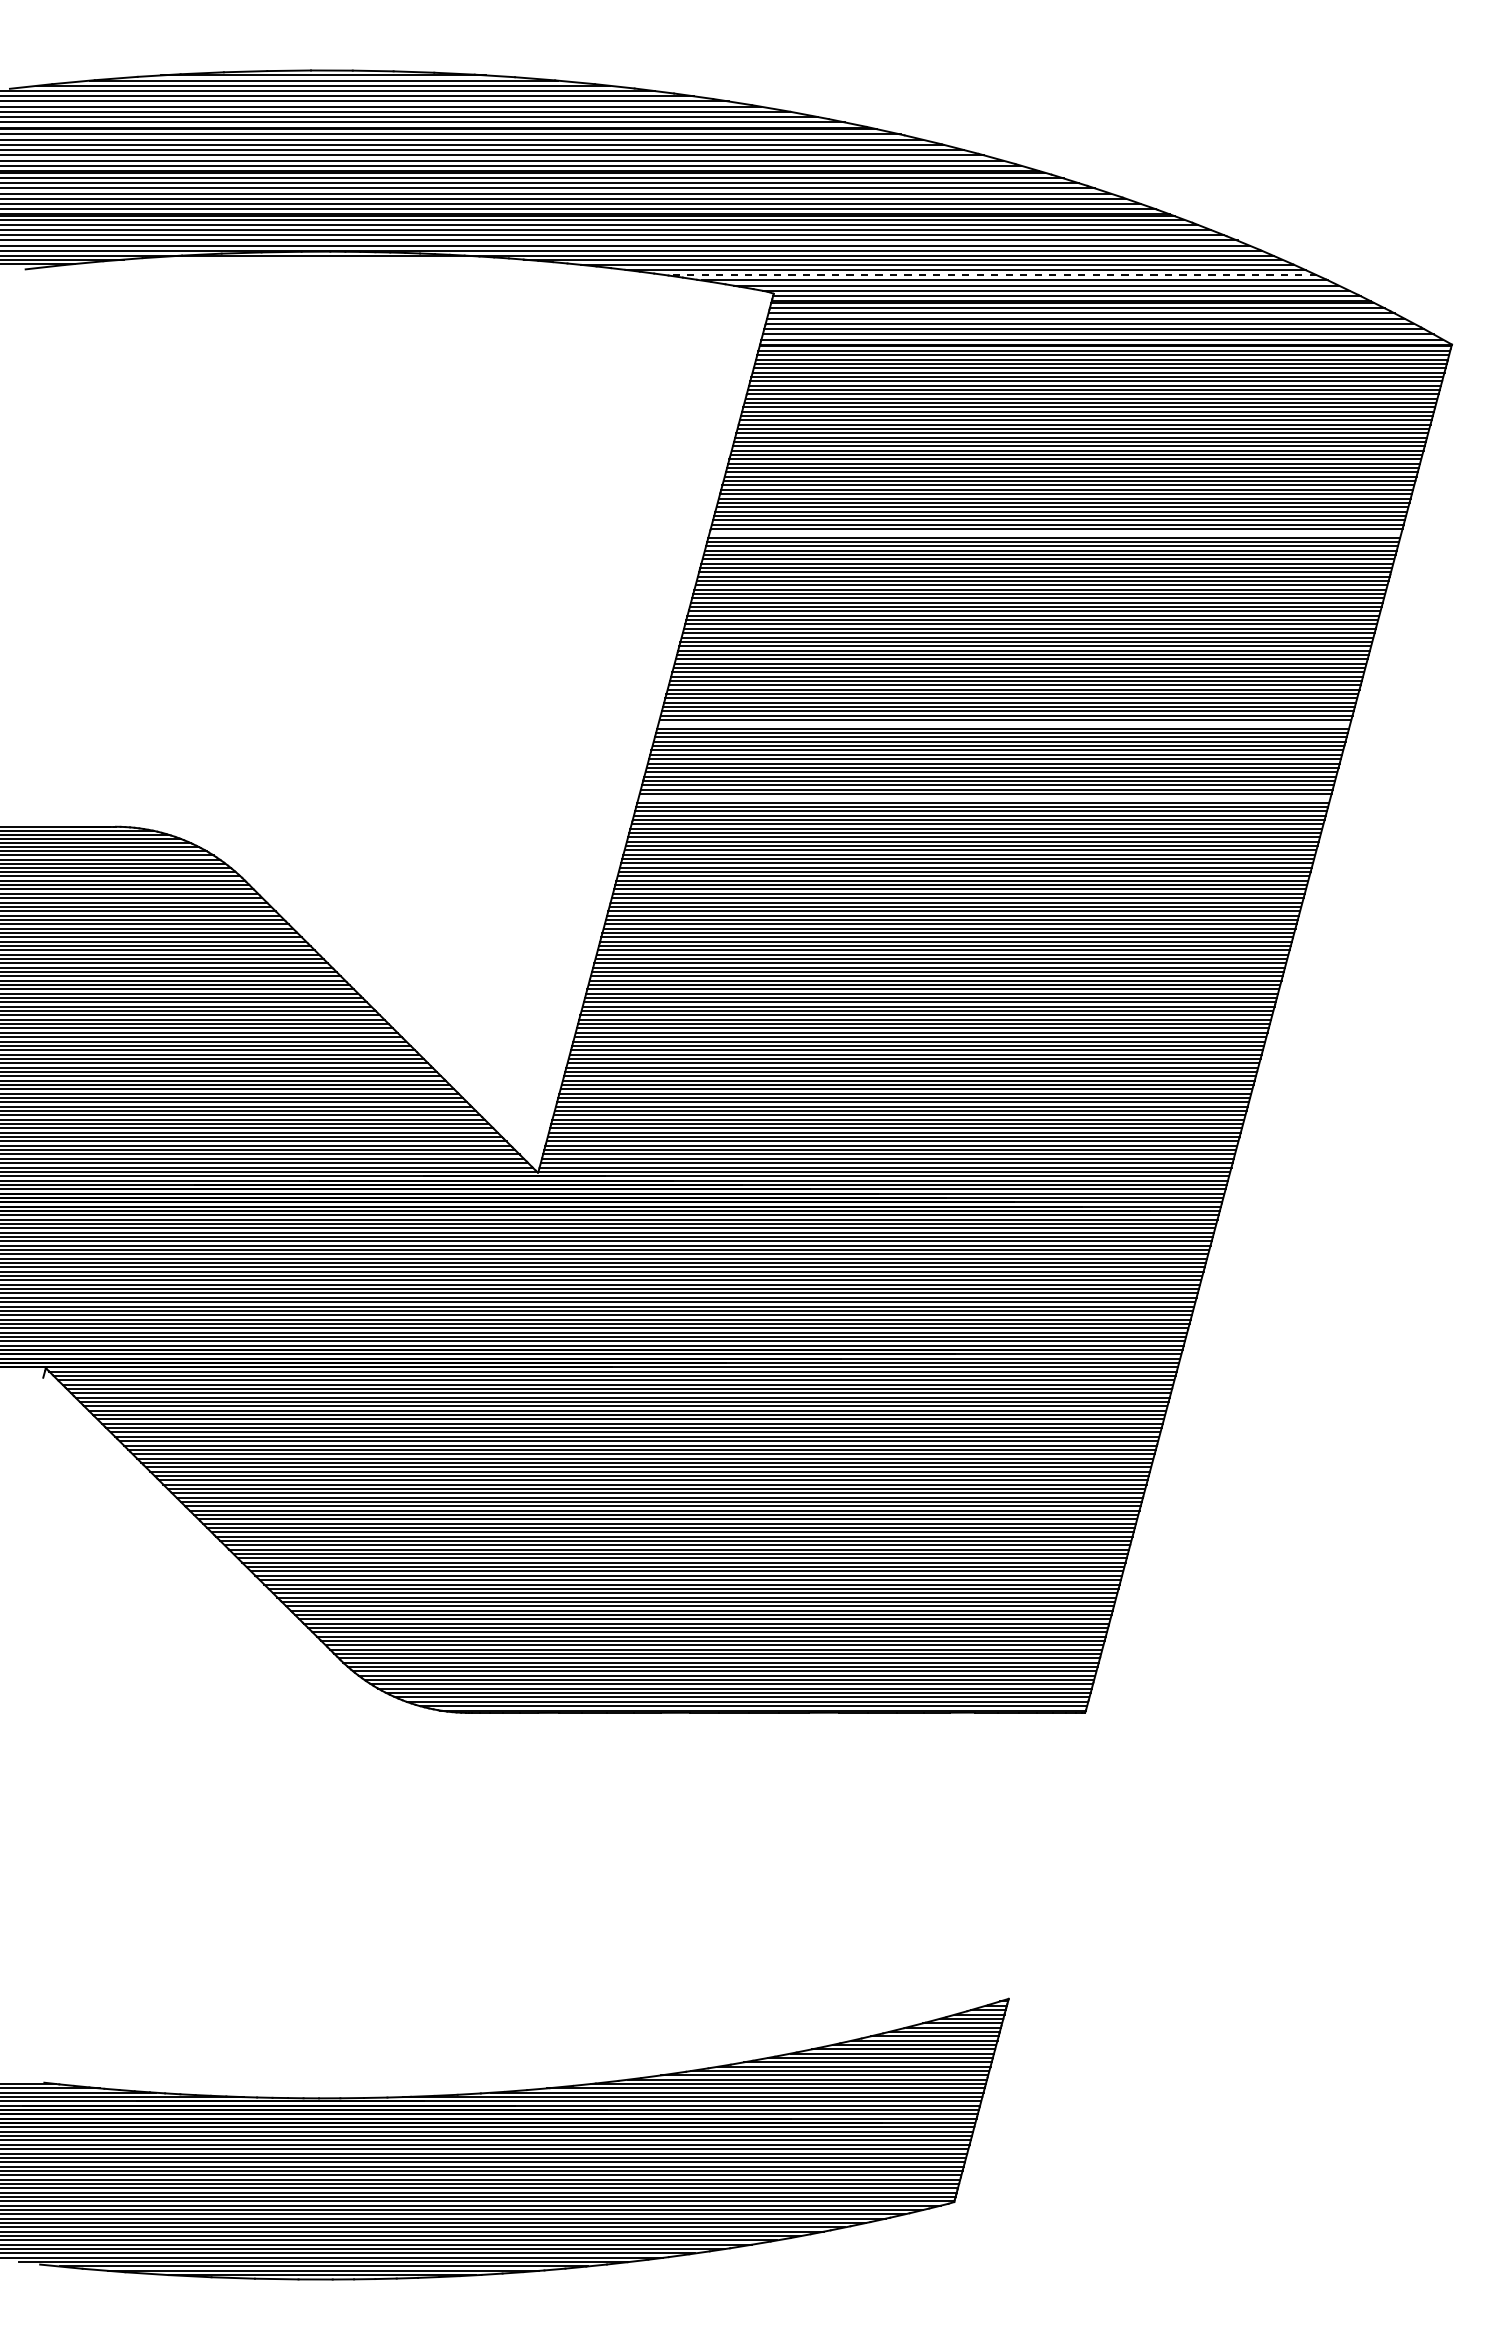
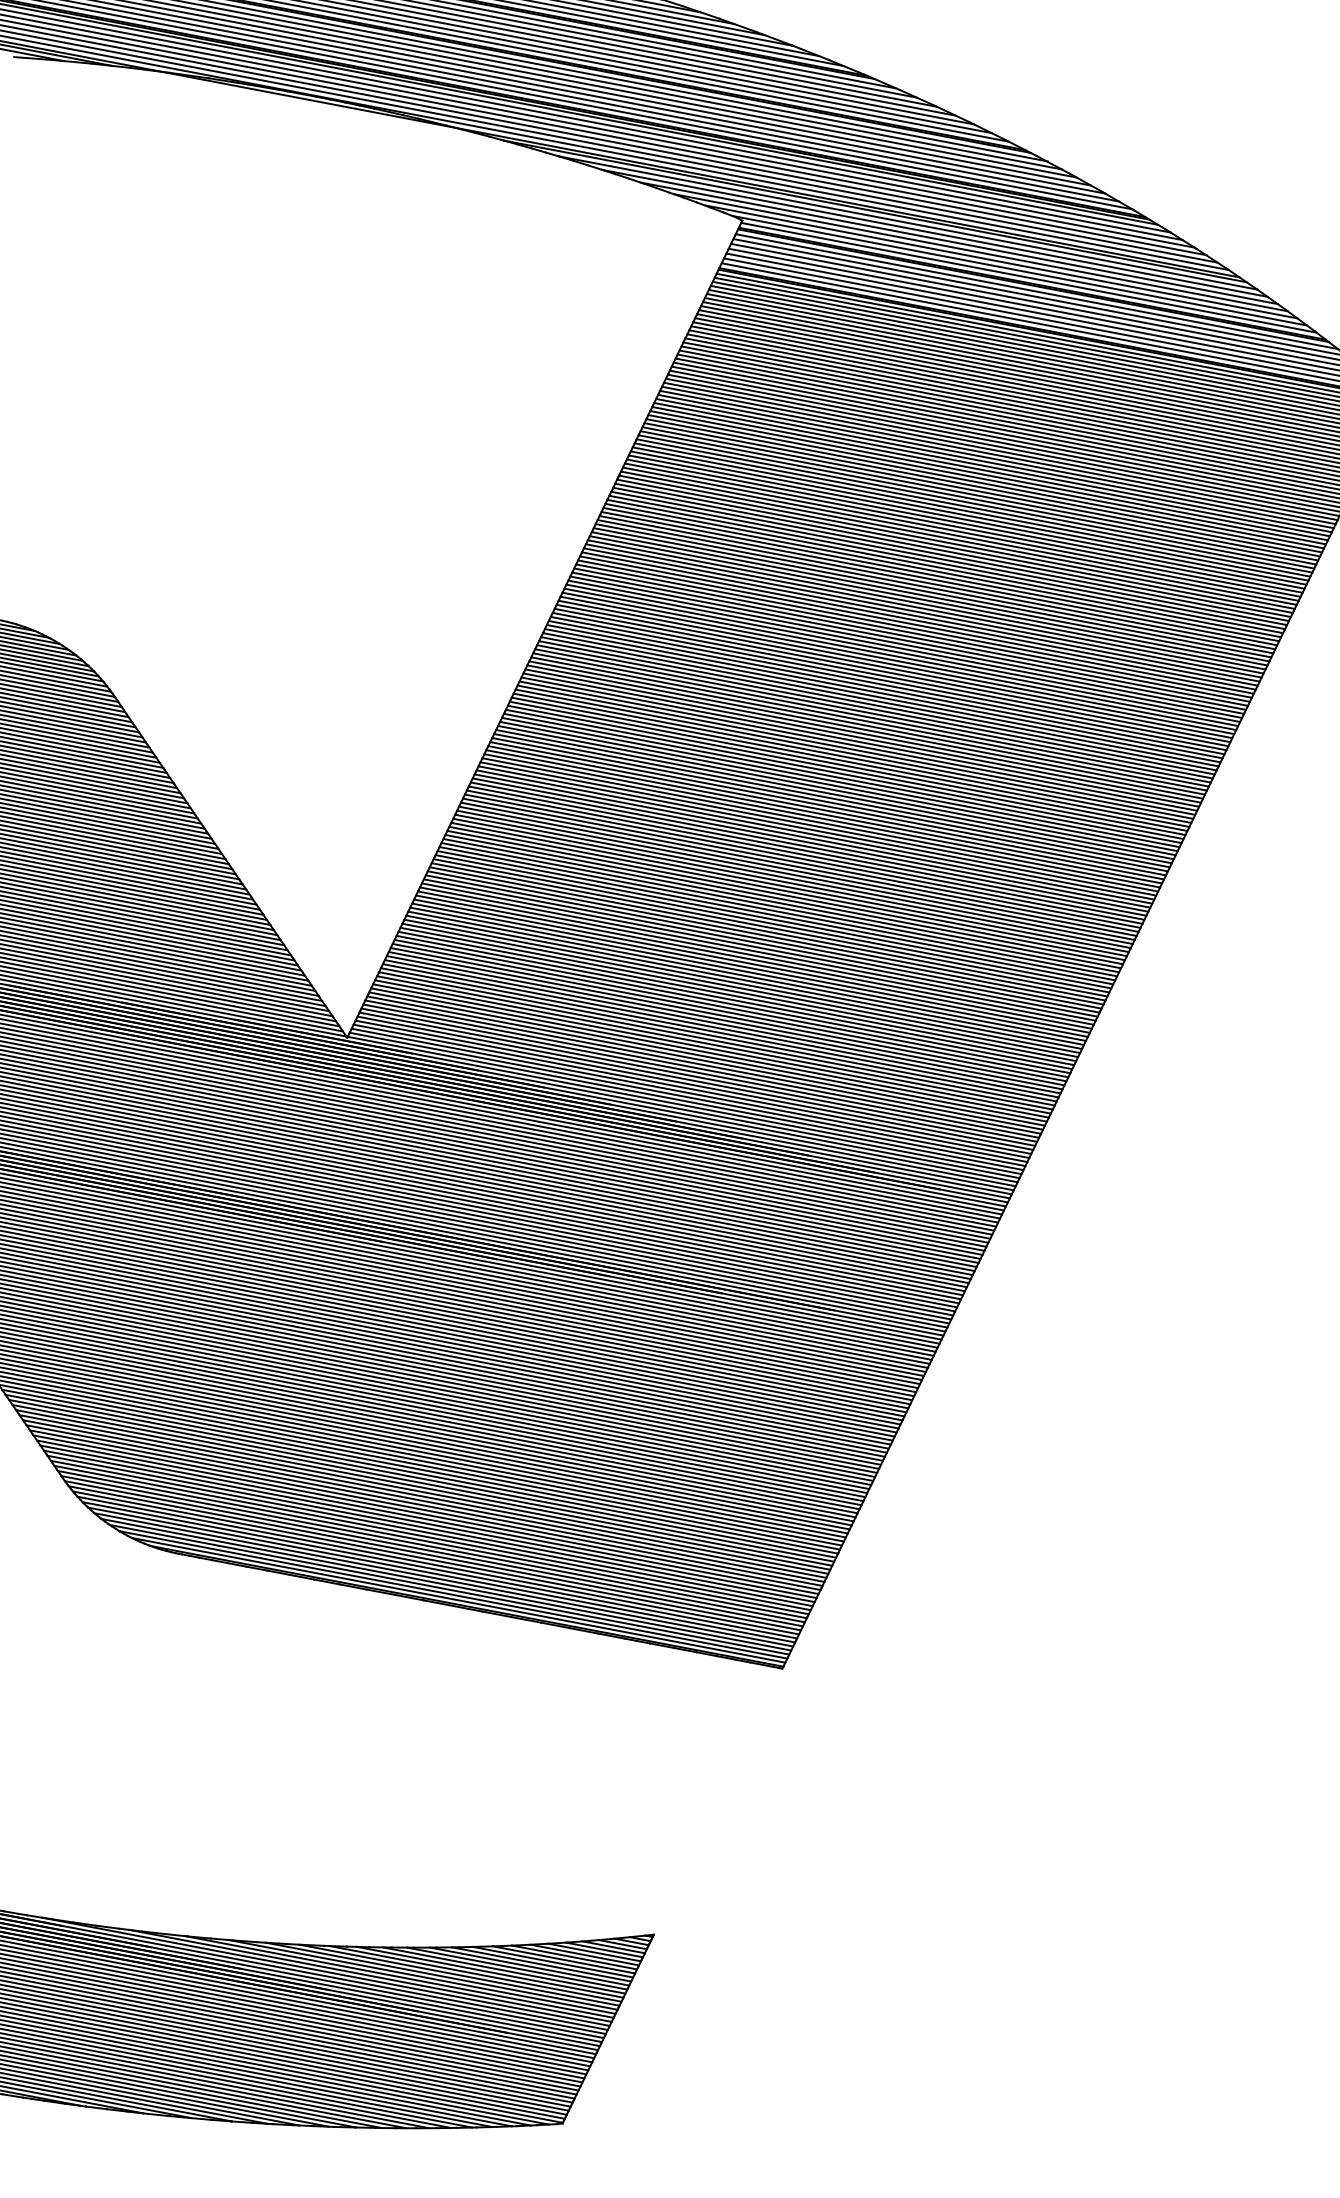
line: (991, 275) -> (958, 243), dashed -> solid
line: (1055, 533) -> (973, 508), added
line: (1004, 724) -> (887, 685), added
line: (984, 798) -> (854, 754), added

